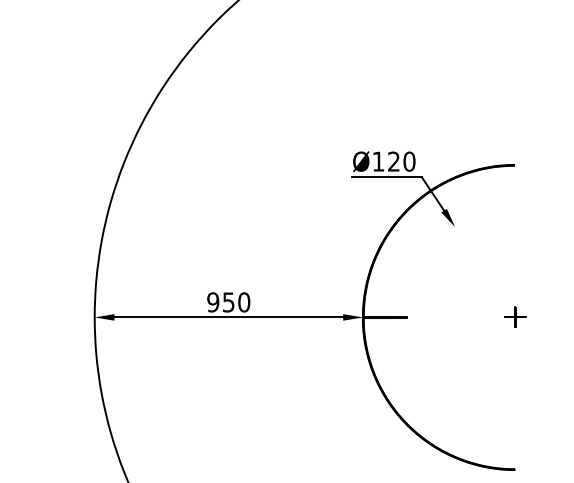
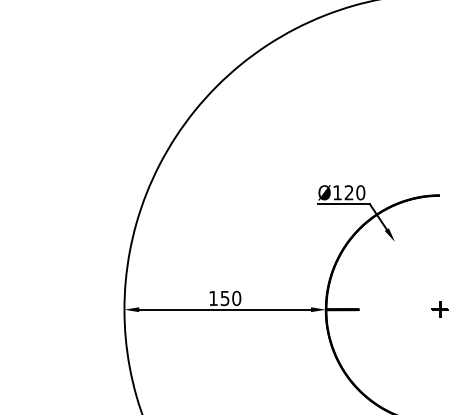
text: (211, 302) -> (212, 298), 950 -> 150

